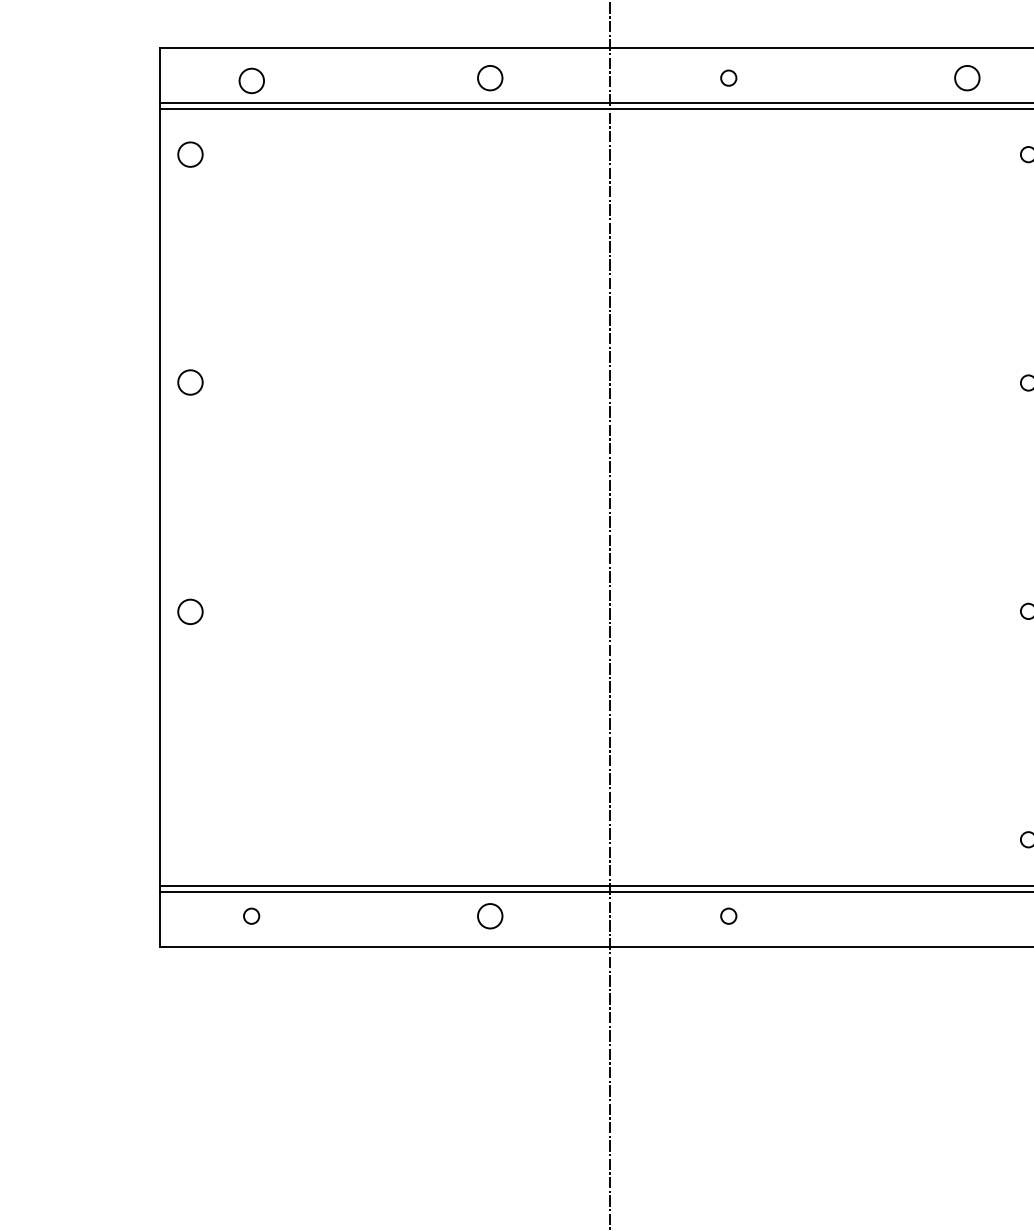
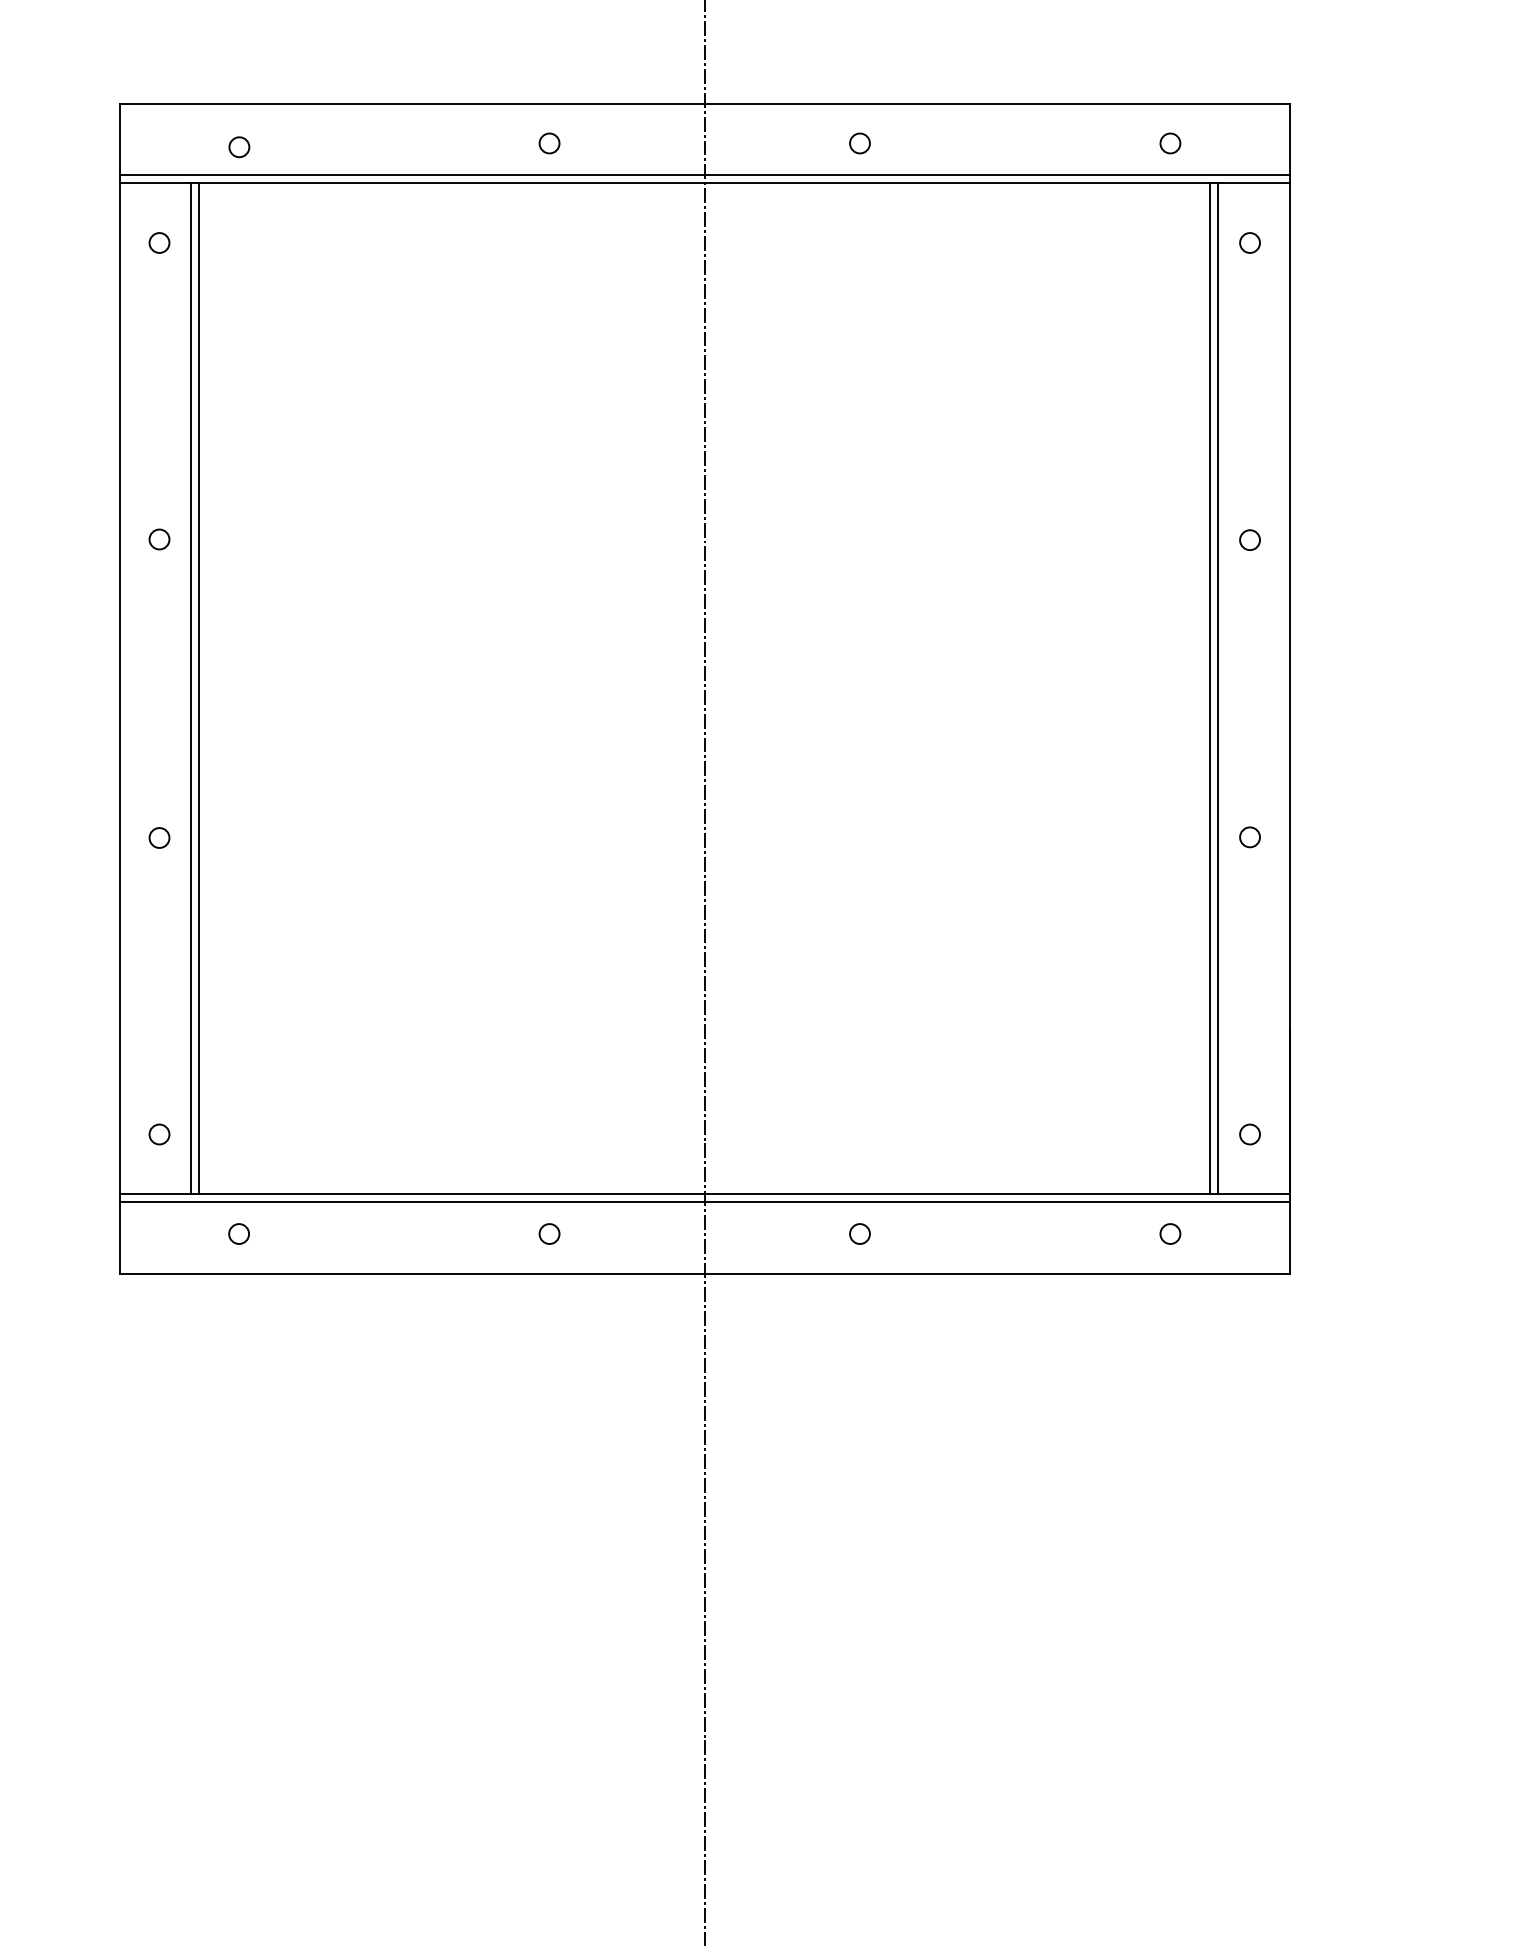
circle: (490, 78) -> (549, 143), size x0.62
circle: (967, 78) -> (1170, 143), size x0.62
circle: (251, 81) -> (239, 147), size x0.62
circle: (190, 154) -> (159, 242), size x0.62
circle: (190, 382) -> (159, 539), size x0.62
line: (215, 497) -> (191, 688), added
line: (221, 497) -> (199, 688), added
line: (998, 497) -> (1210, 688), added
line: (1004, 497) -> (1218, 688), added
circle: (190, 611) -> (159, 837), size x0.62
circle: (190, 839) -> (159, 1134), added
circle: (490, 915) -> (549, 1233), size x0.62
circle: (967, 915) -> (1170, 1233), added

